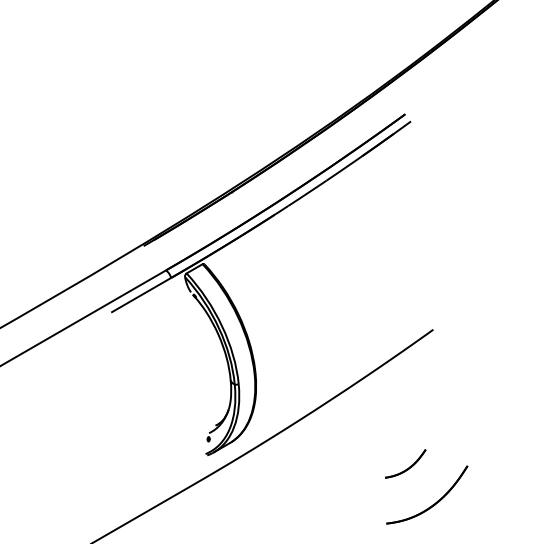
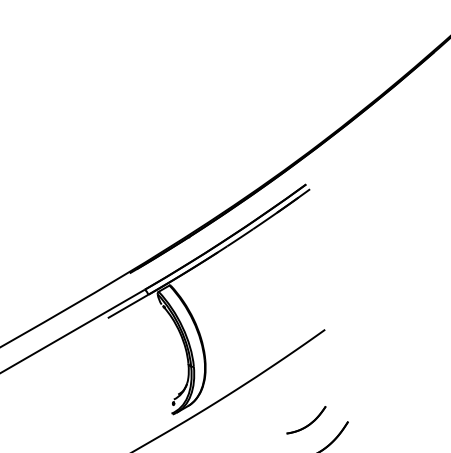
part: (405, 464) -> (306, 420), size x1.43

